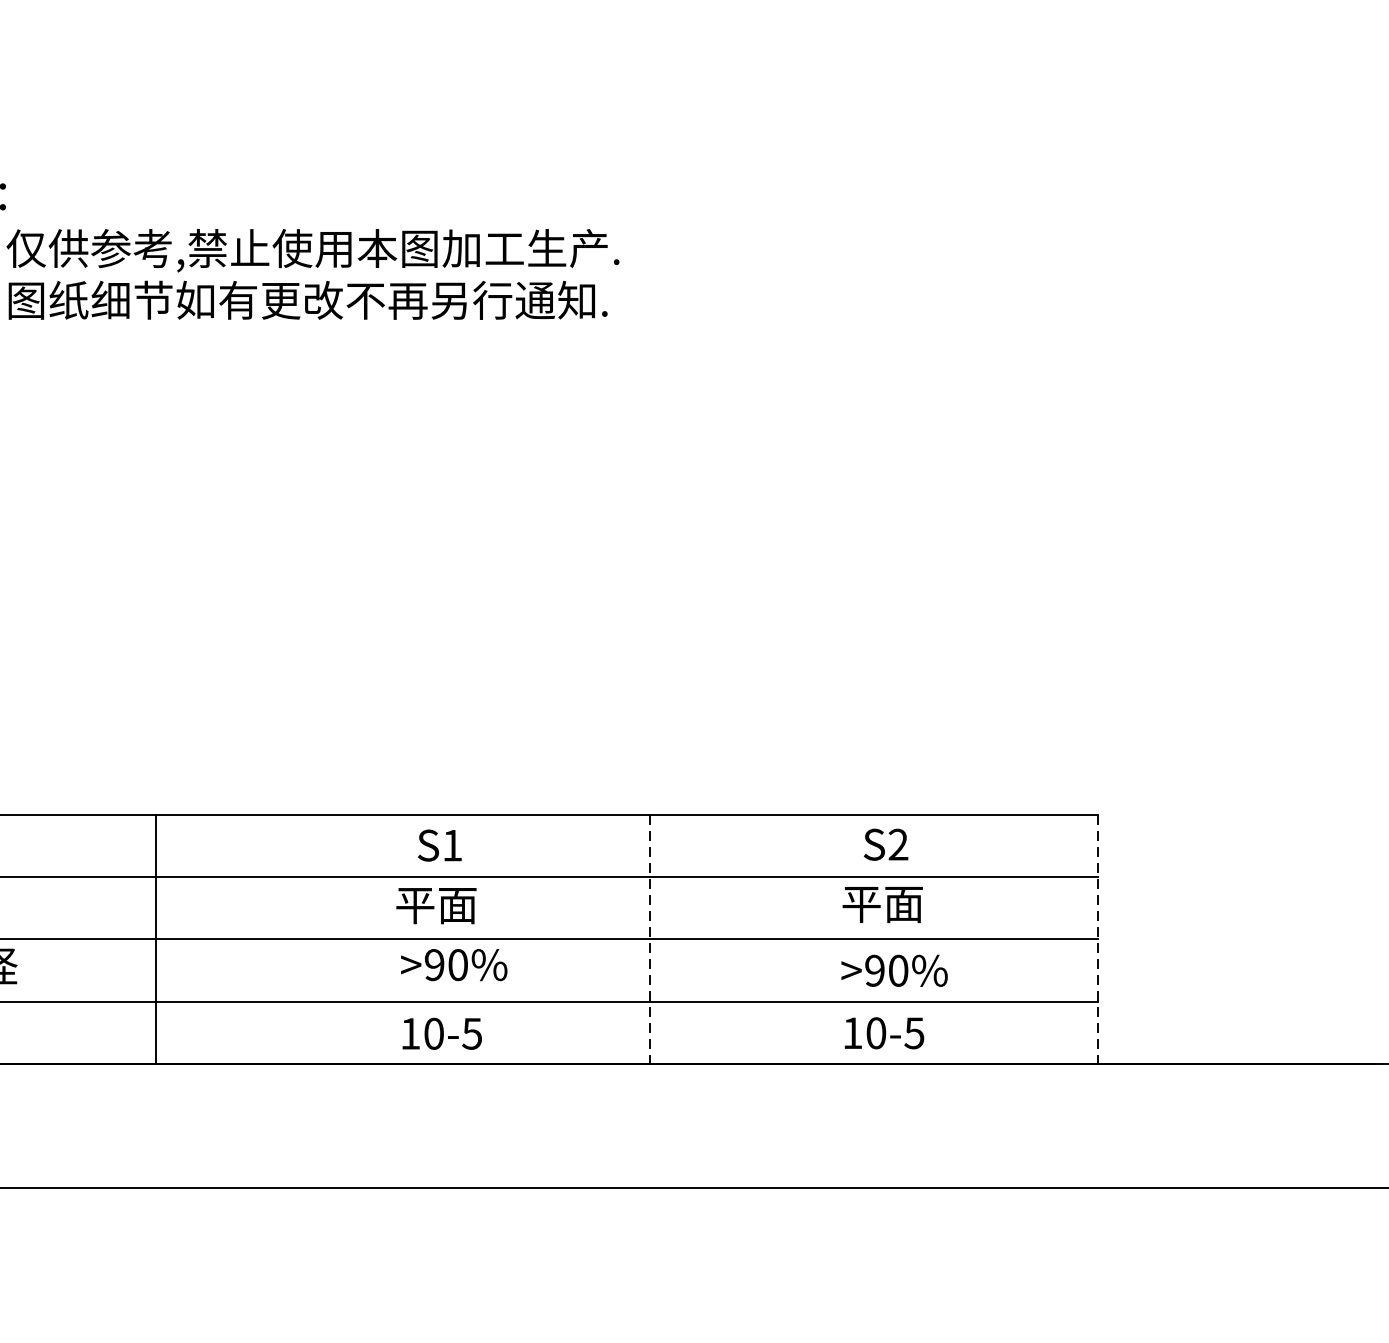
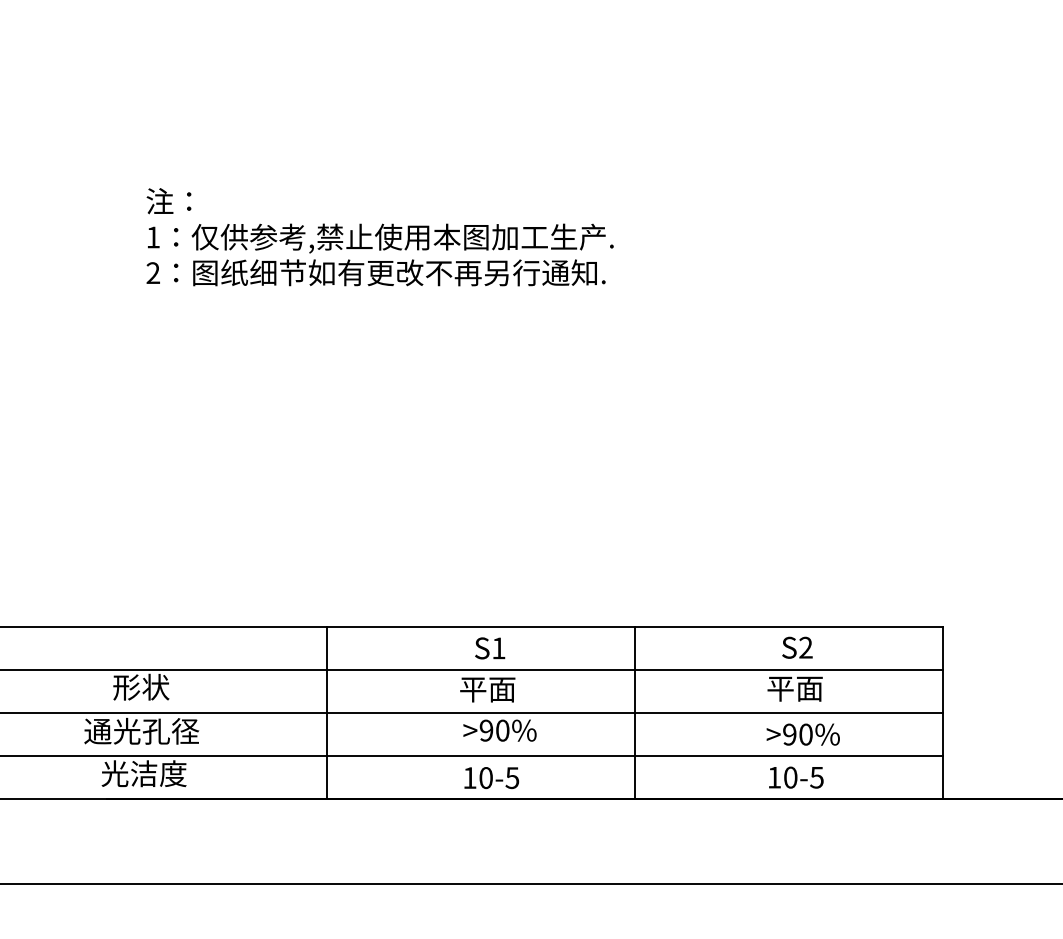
line: (155, 938) -> (326, 712), moved
line: (650, 940) -> (635, 713), dashed -> solid
line: (1098, 940) -> (943, 713), dashed -> solid

